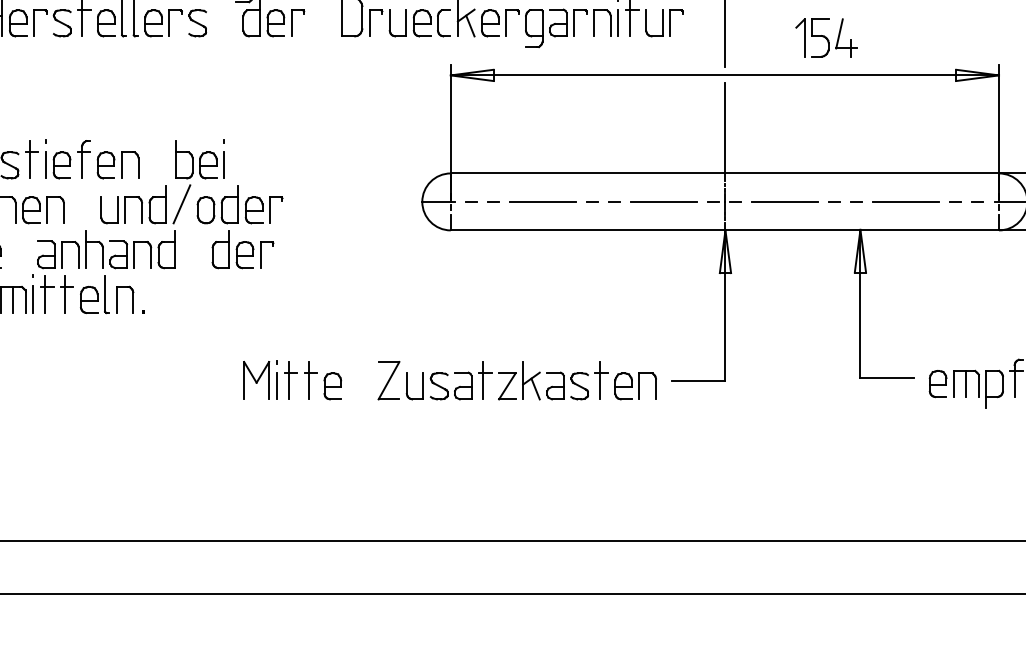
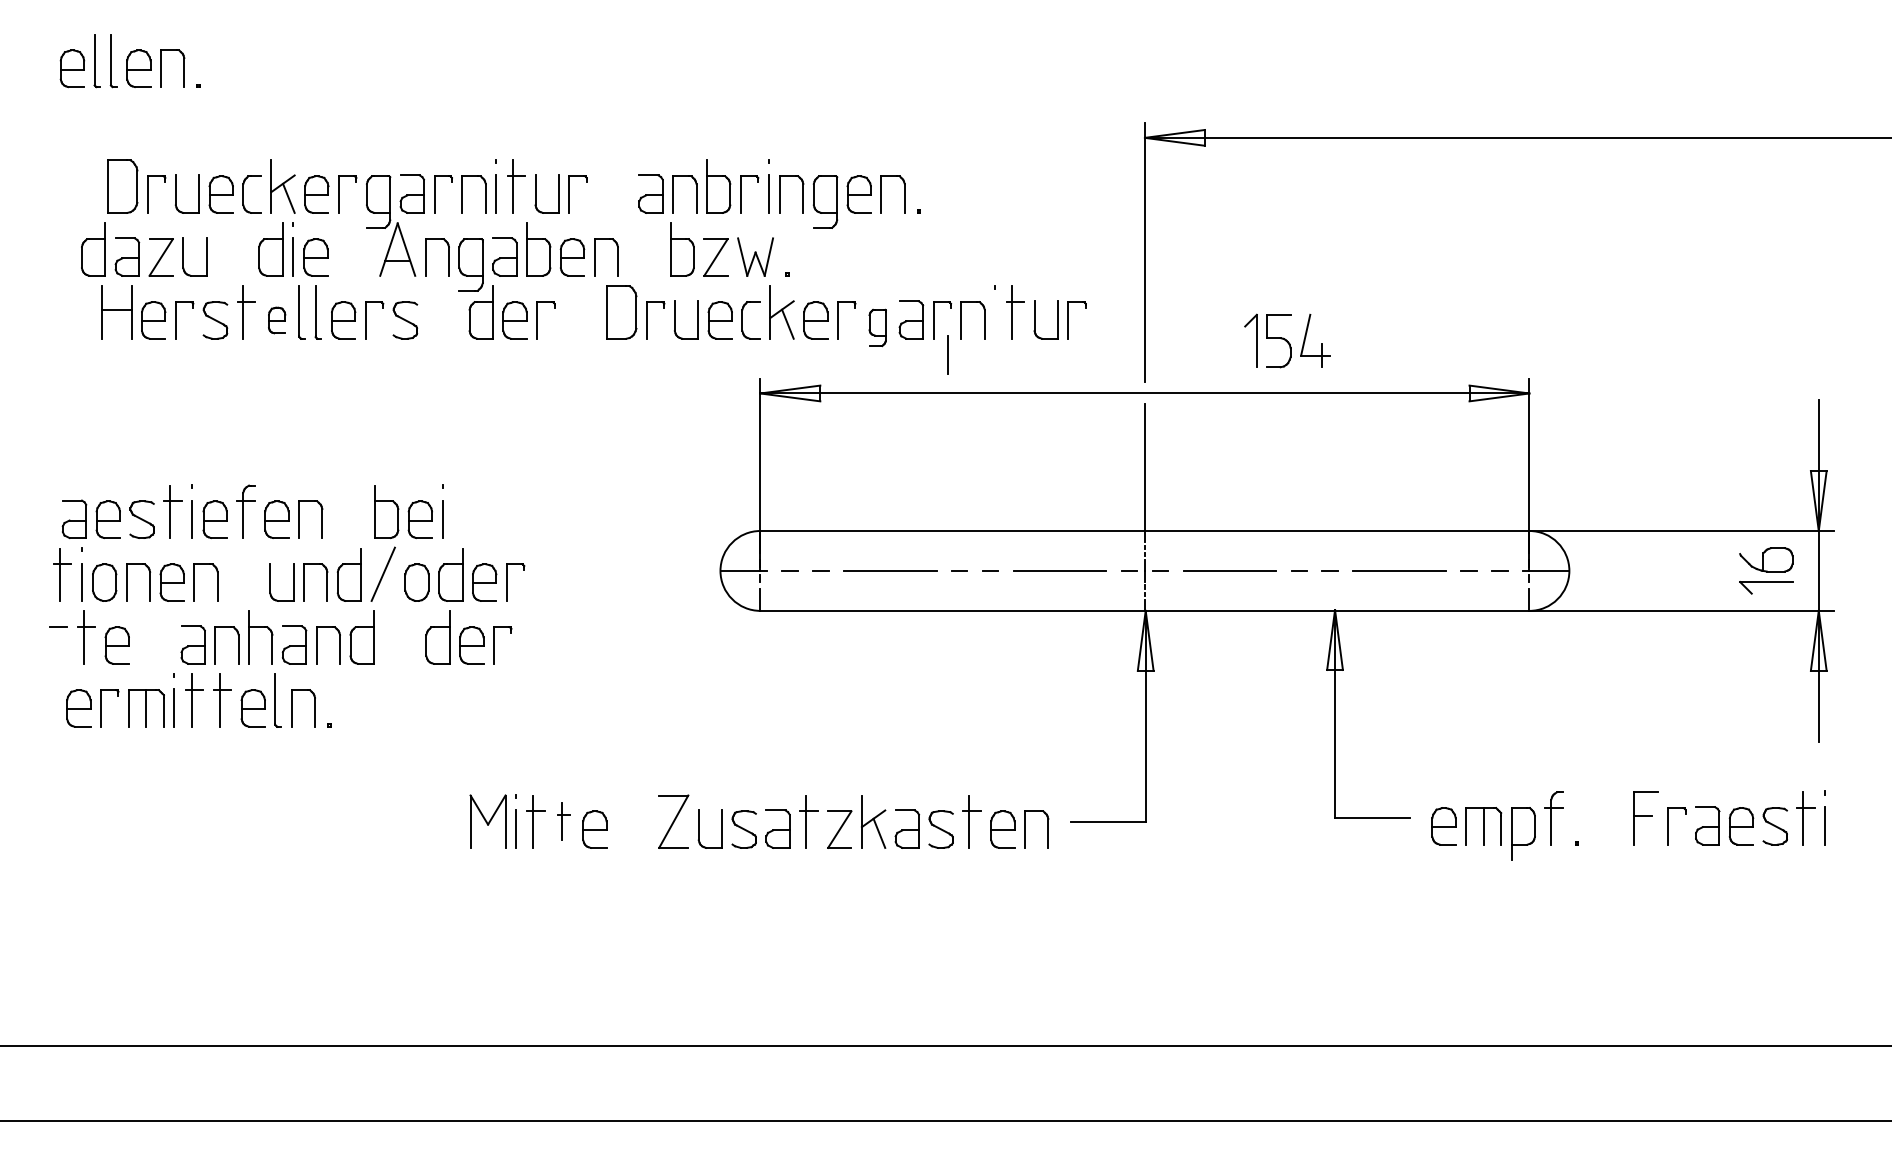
line: (617, 22) -> (947, 354), moved
part: (105, 23) -> (276, 320), size x0.7
part: (534, 28) -> (877, 327), size x0.7
part: (310, 380) -> (563, 821), size x0.7

